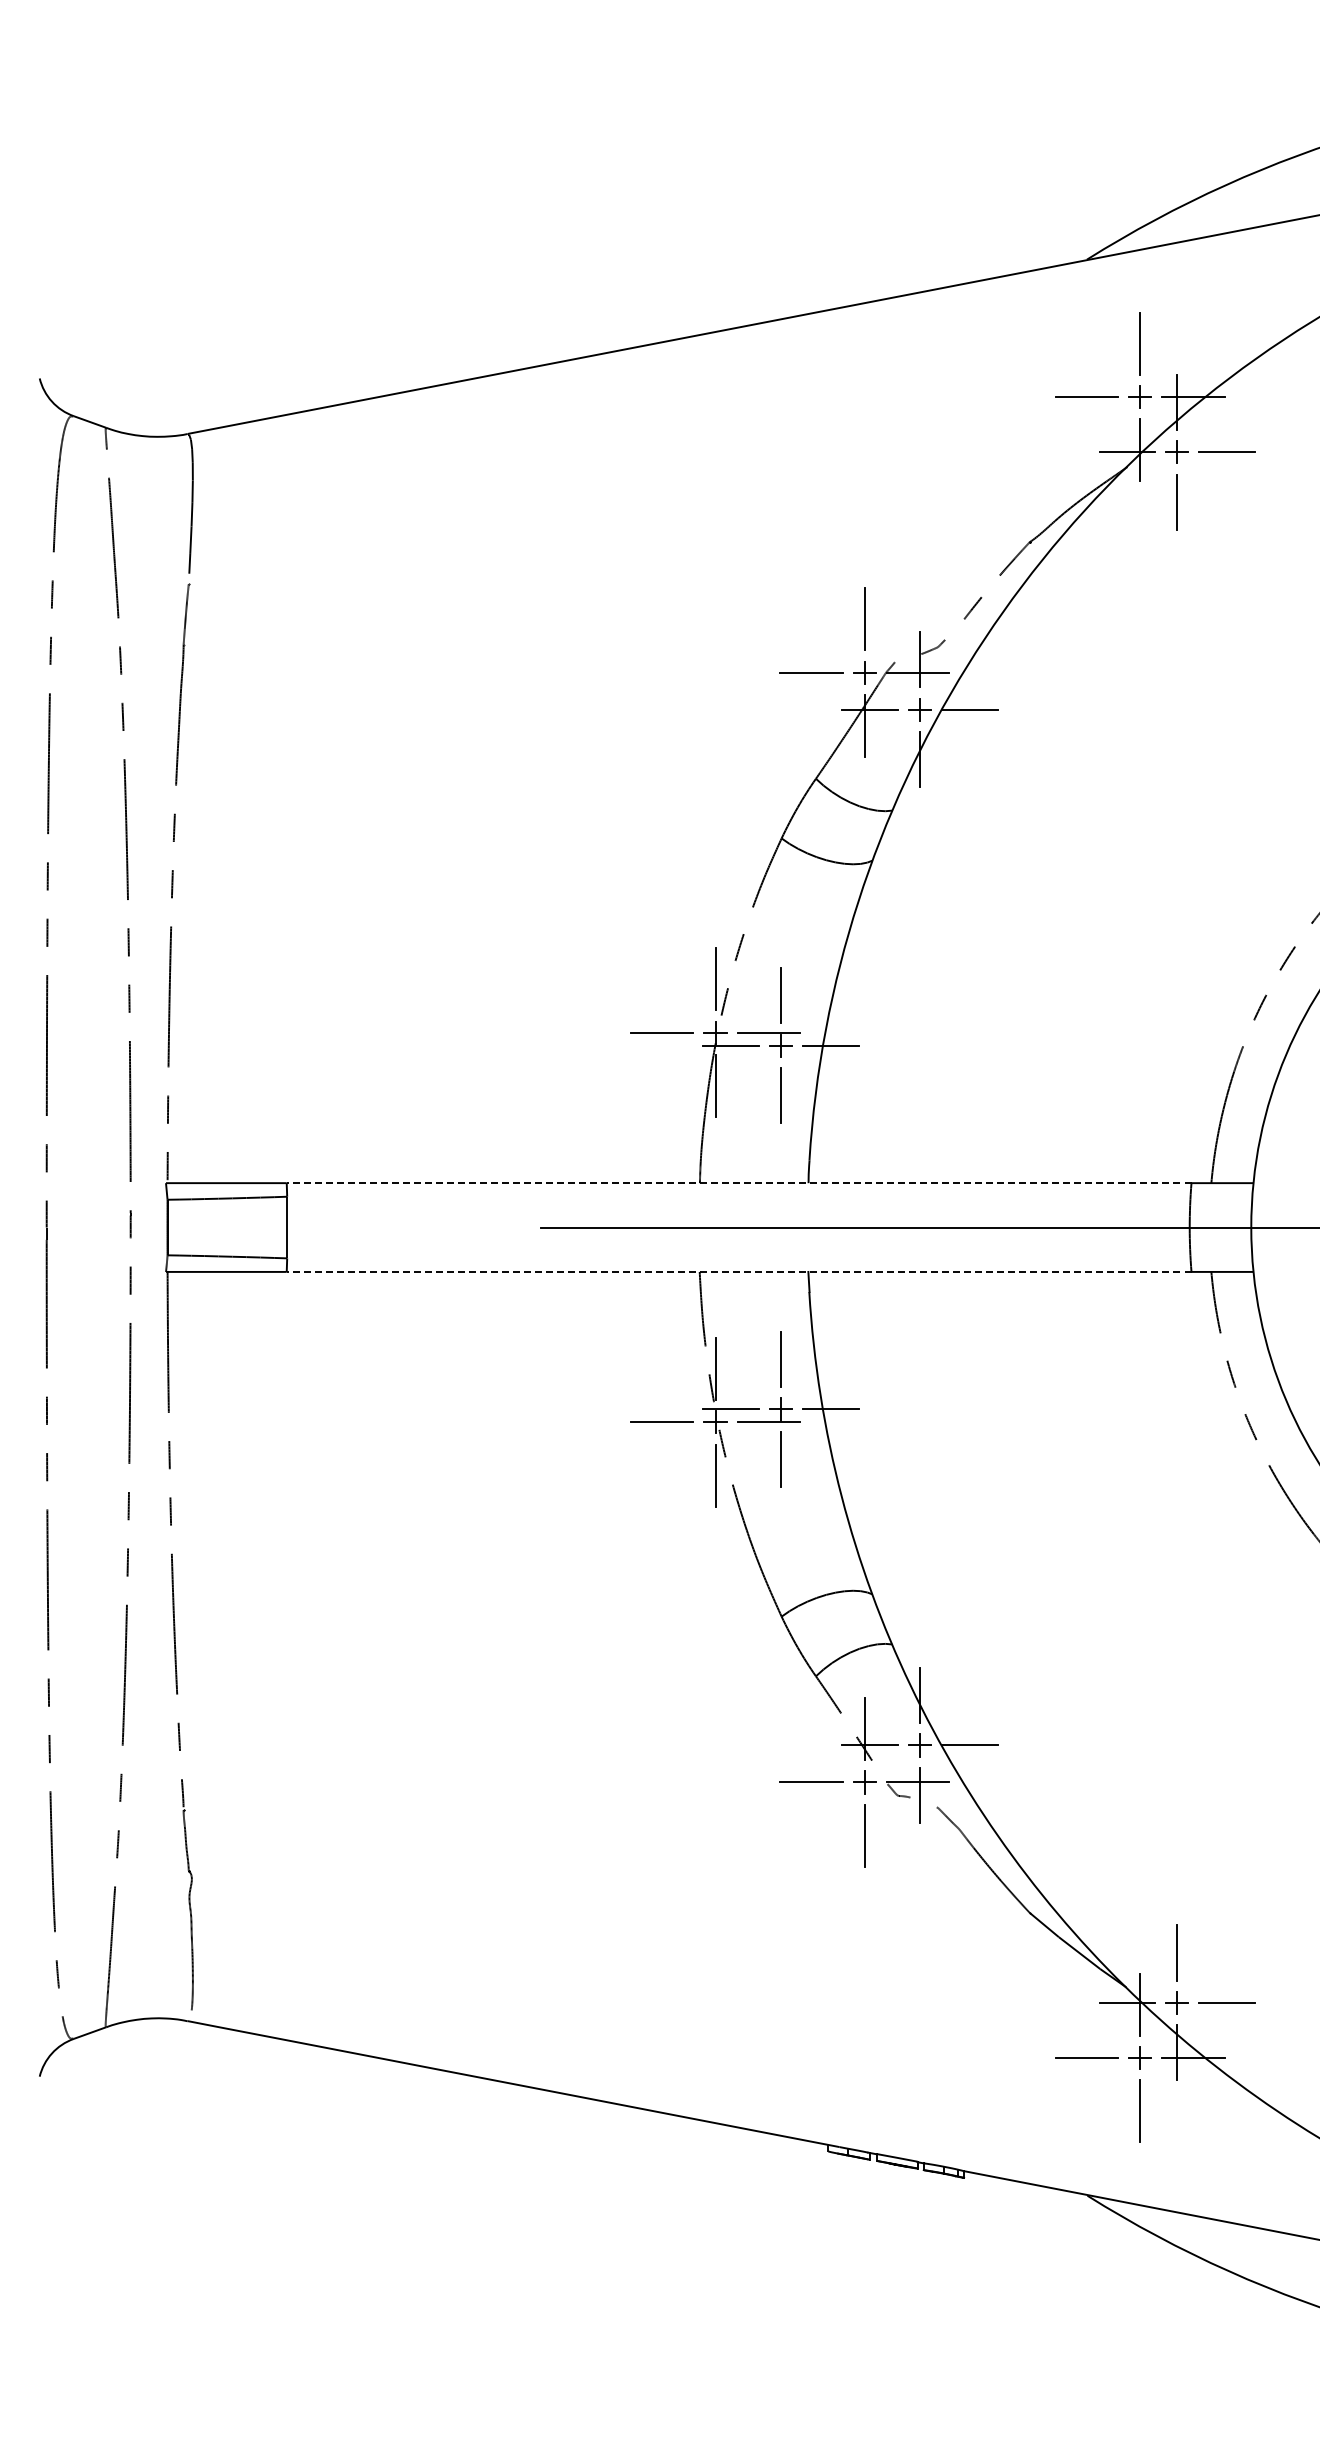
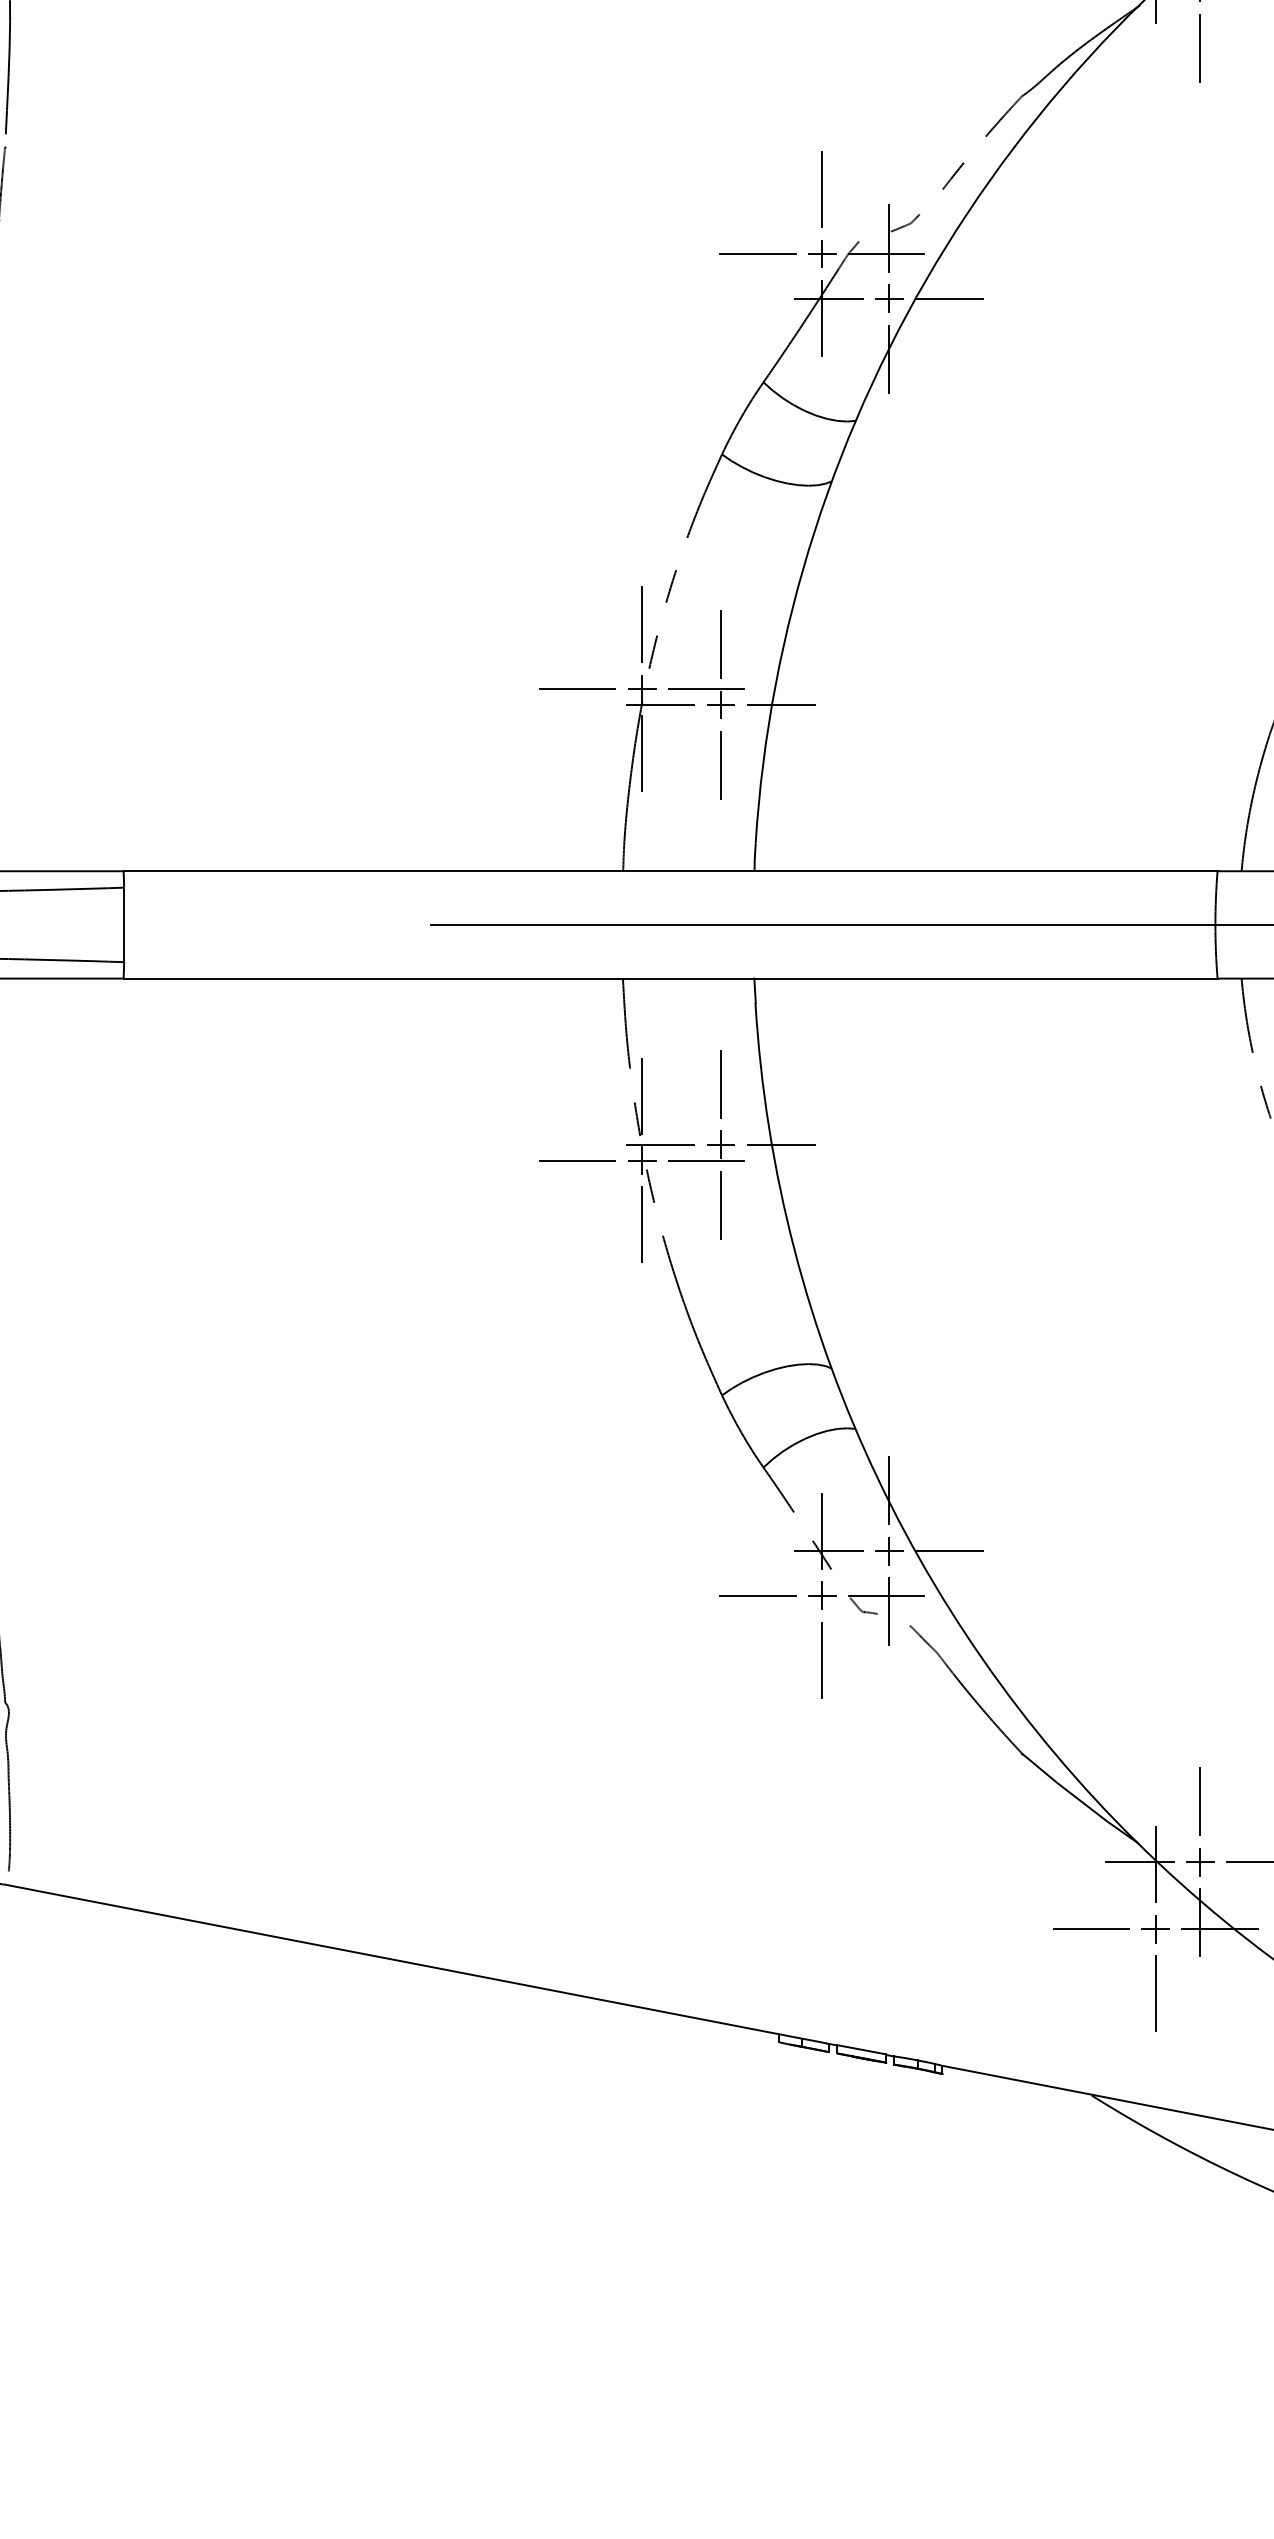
line: (738, 1183) -> (669, 871), dashed -> solid
line: (738, 1271) -> (669, 978), dashed -> solid

